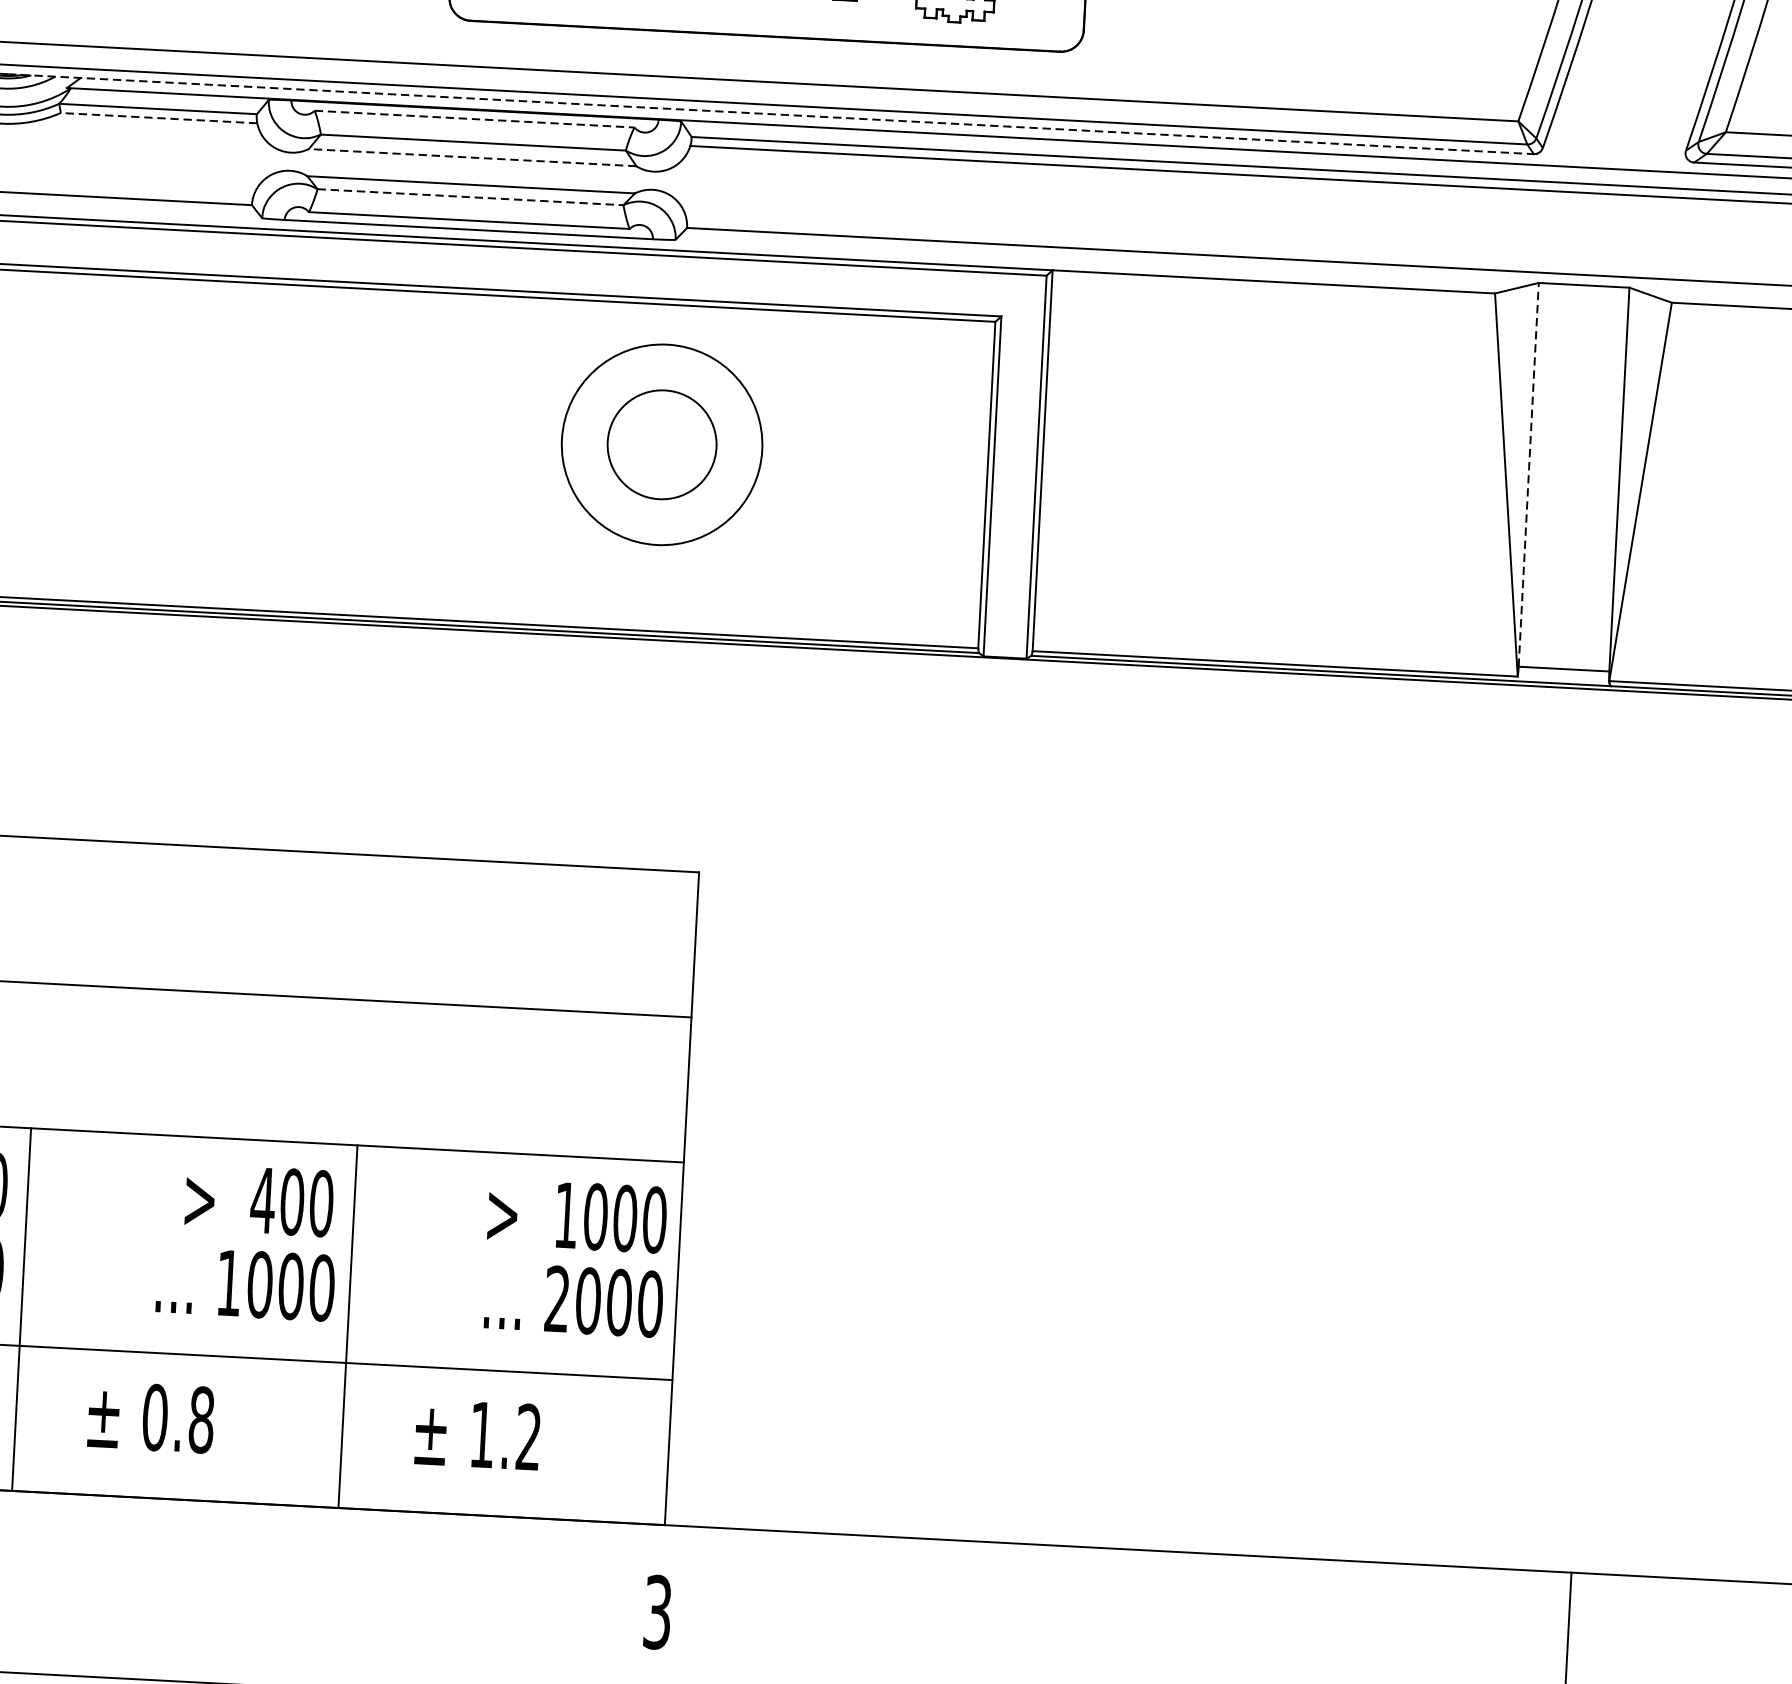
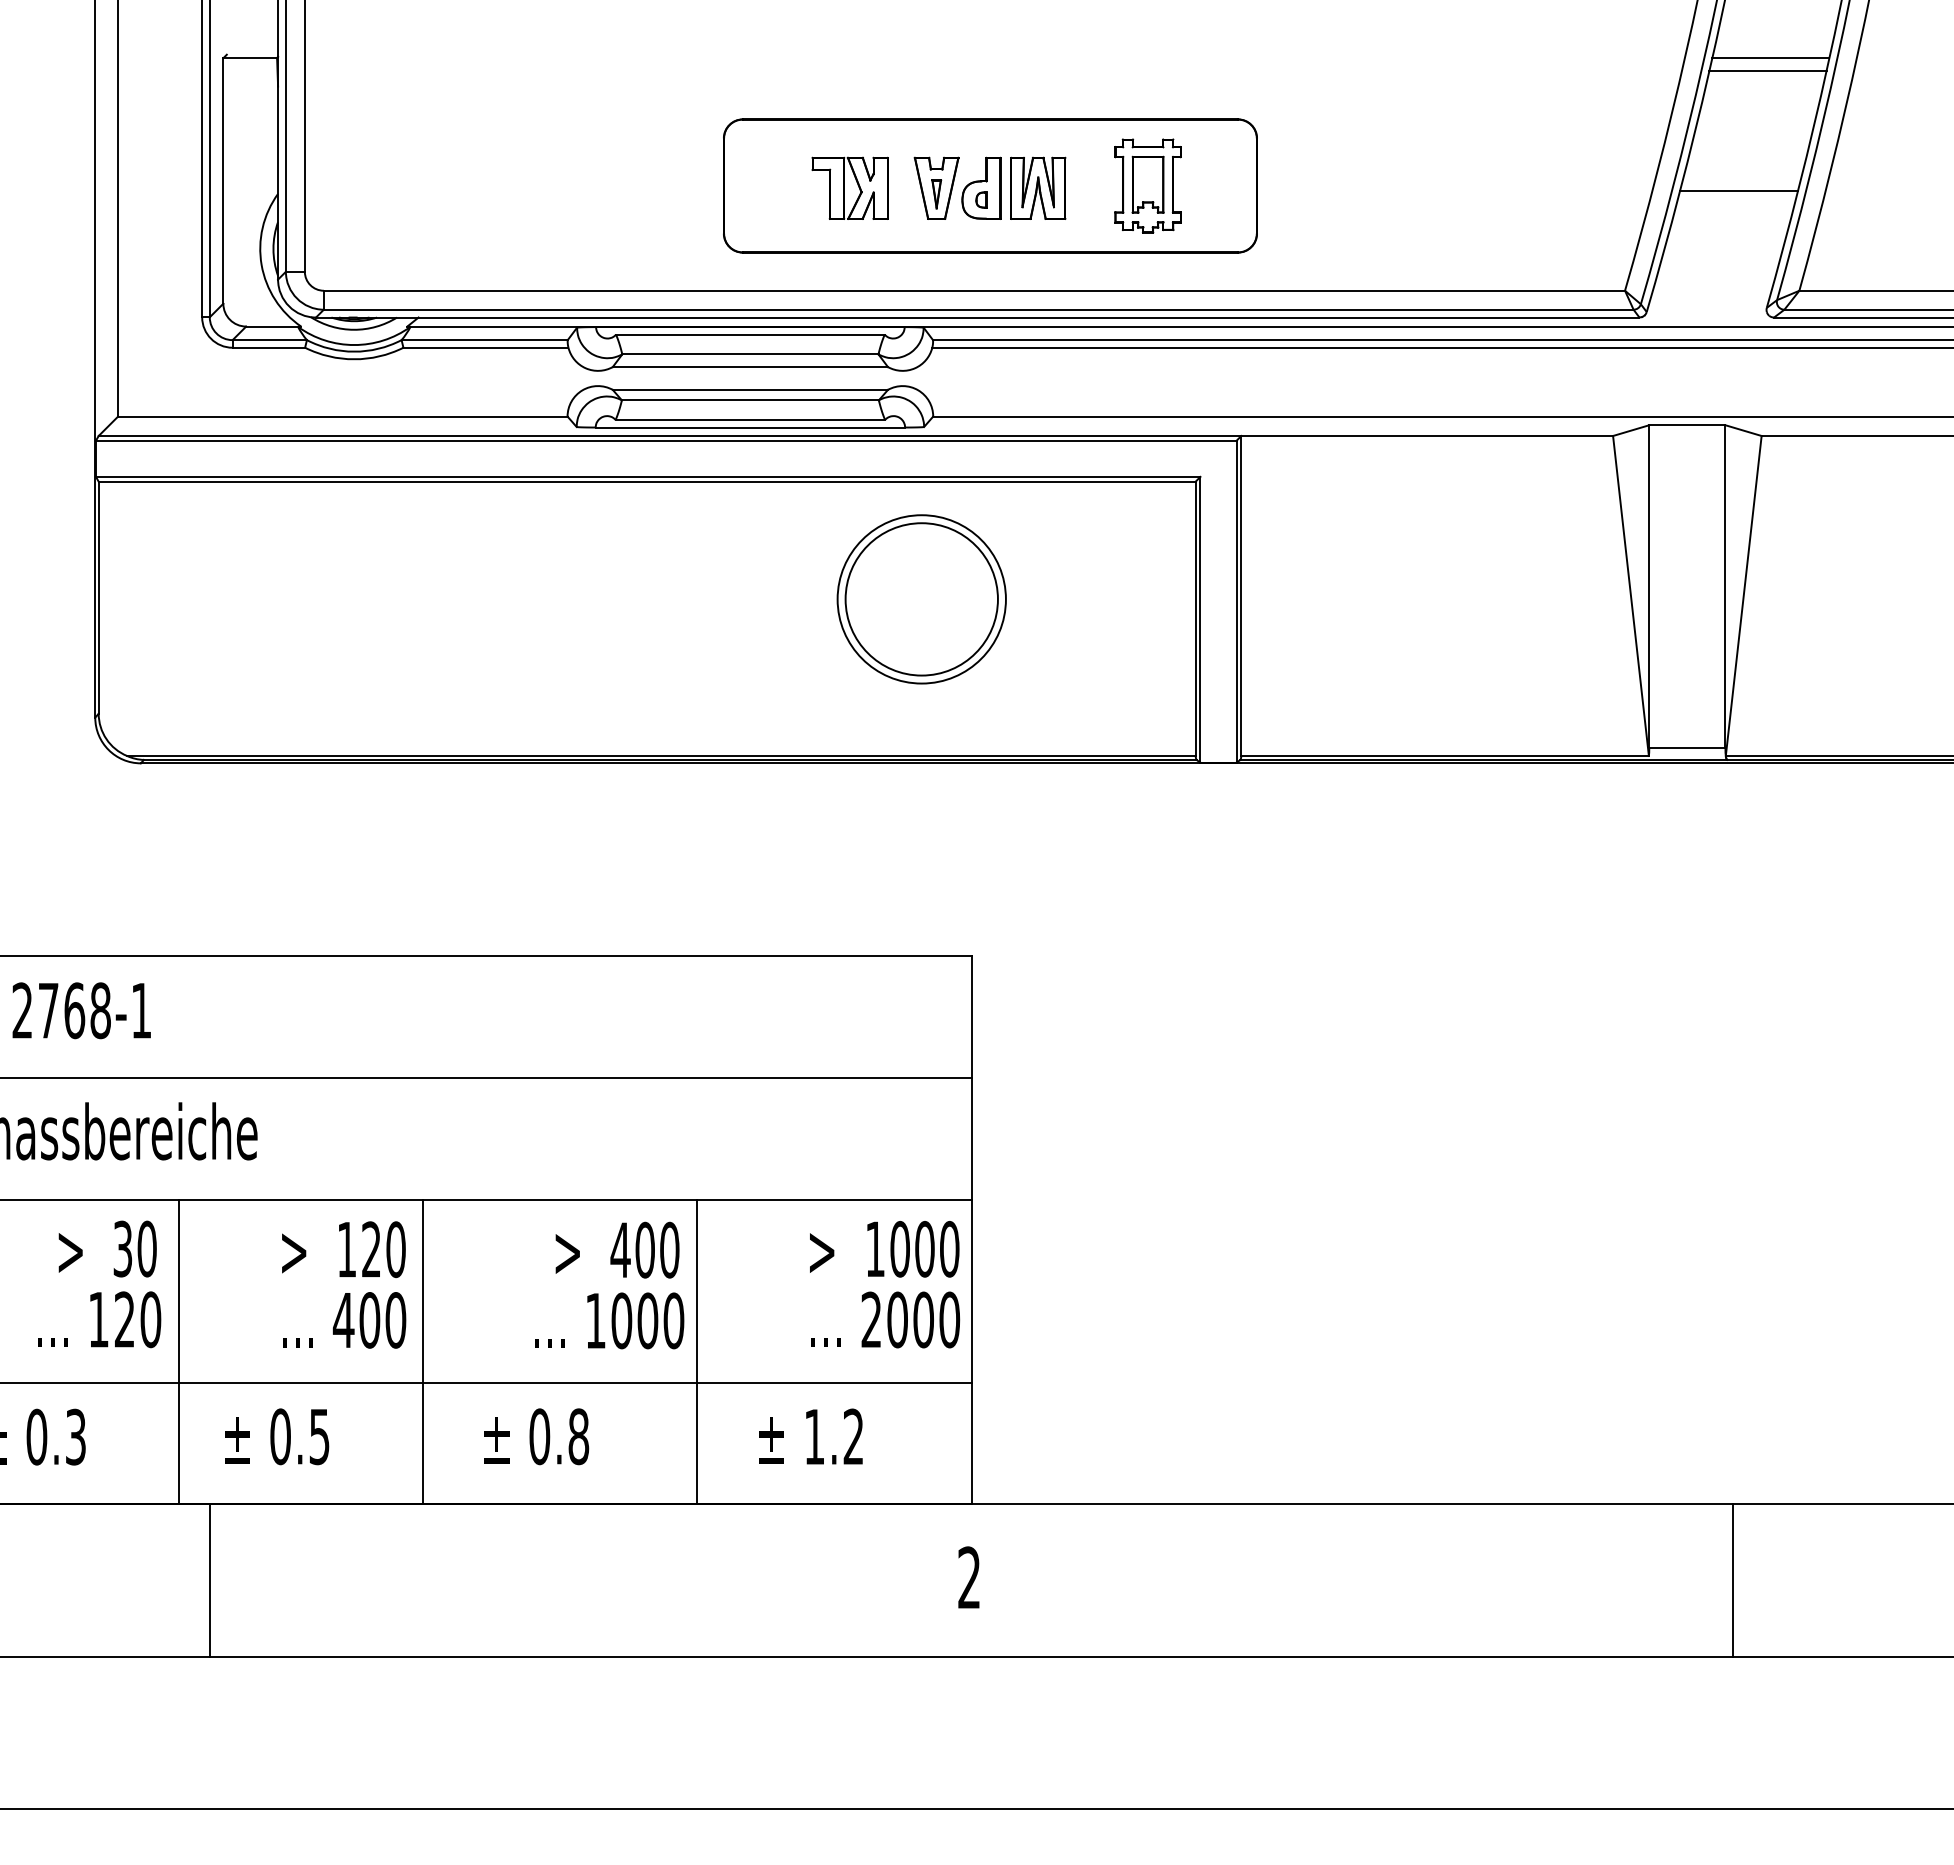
line: (1660, 9) -> (1739, 190), added
line: (770, 114) -> (998, 317), dashed -> solid
line: (158, 117) -> (485, 347), dashed -> solid
line: (474, 118) -> (750, 334), dashed -> solid
line: (472, 158) -> (750, 367), dashed -> solid
line: (470, 197) -> (750, 400), dashed -> solid
circle: (661, 444) -> (921, 599), size x1.67
line: (1529, 473) -> (1649, 585), dashed -> solid
text: (657, 1611) -> (969, 1577), 3 -> 2

